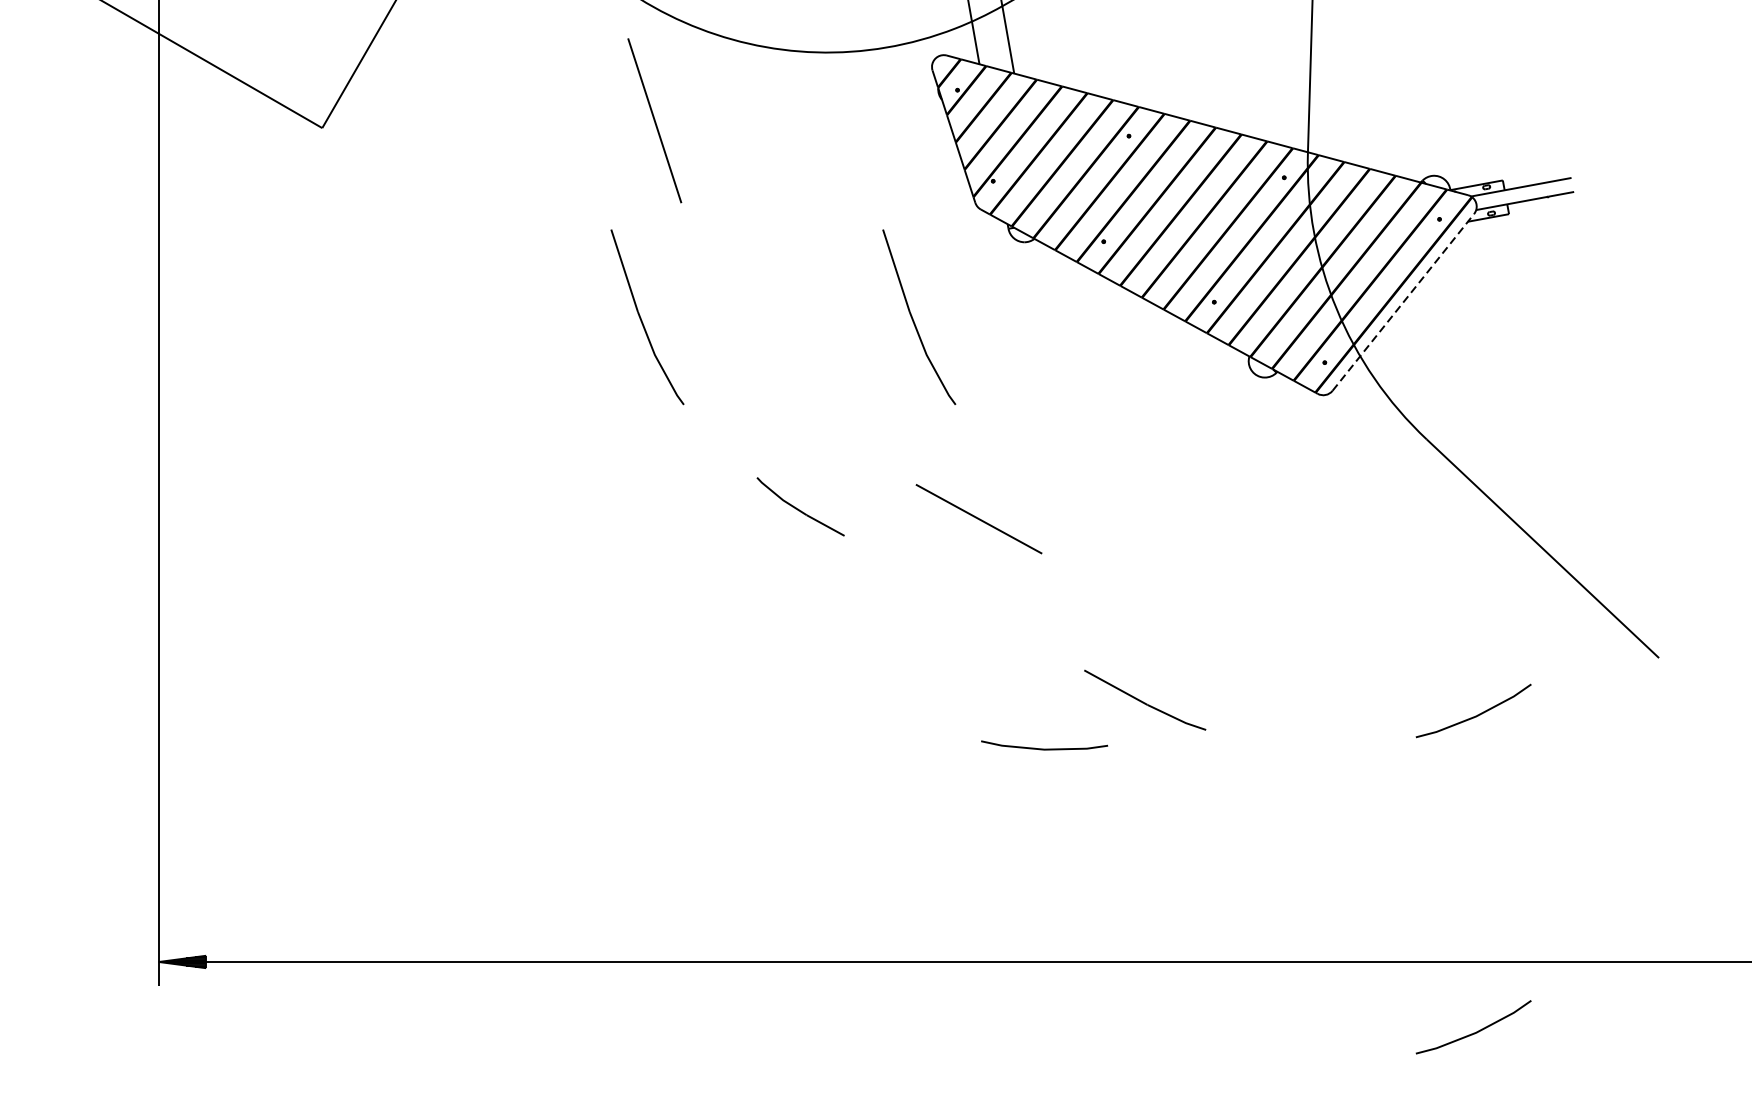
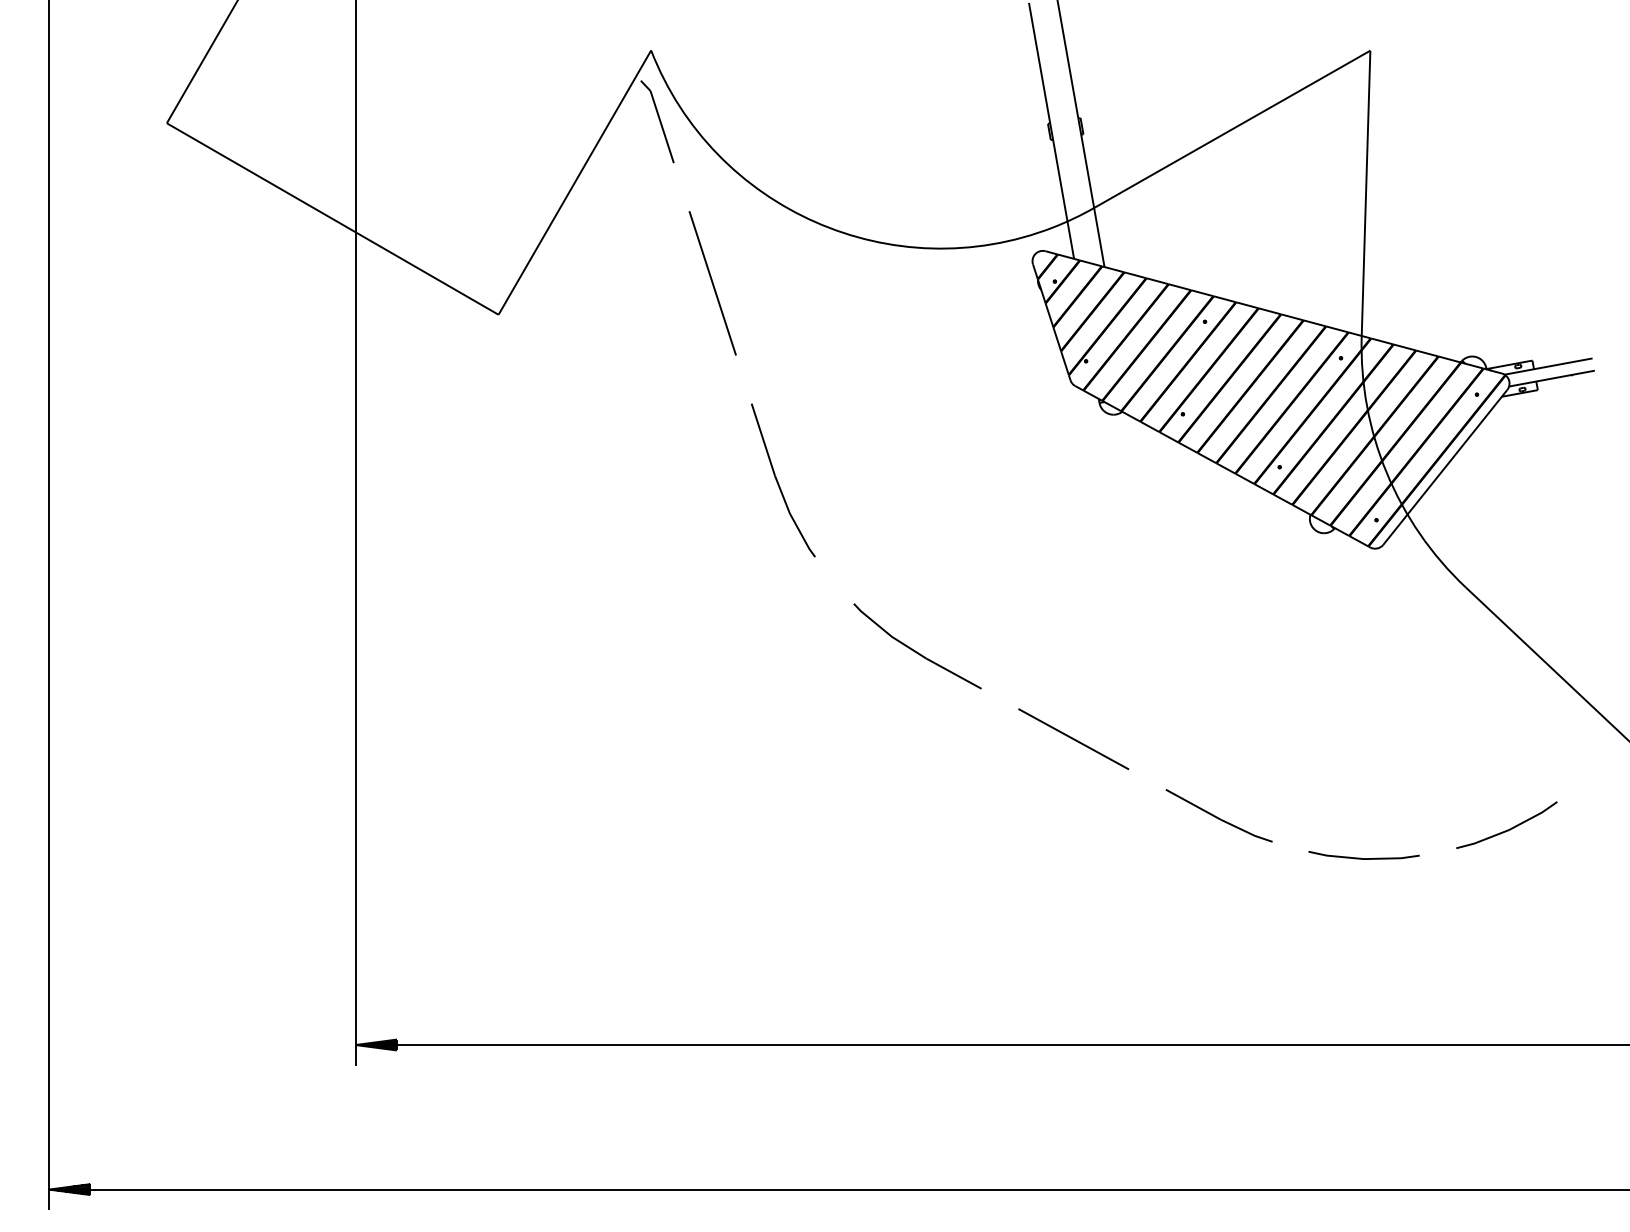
line: (654, 120) -> (712, 283), moved
line: (1403, 302) -> (1445, 467), dashed -> solid
part: (919, 317) -> (1021, 480), removed
part: (800, 506) -> (917, 646), size x1.67
line: (978, 519) -> (1073, 739), moved
line: (1043, 748) -> (1363, 858), moved
line: (1476, 1031) -> (1509, 1105), removed

